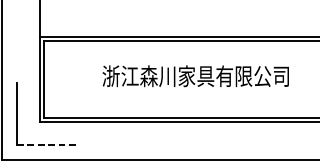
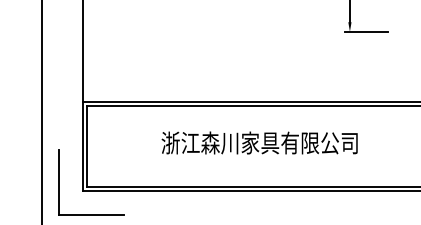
text: (195, 75) -> (259, 142), moved
line: (48, 145) -> (91, 215), dashed -> solid

